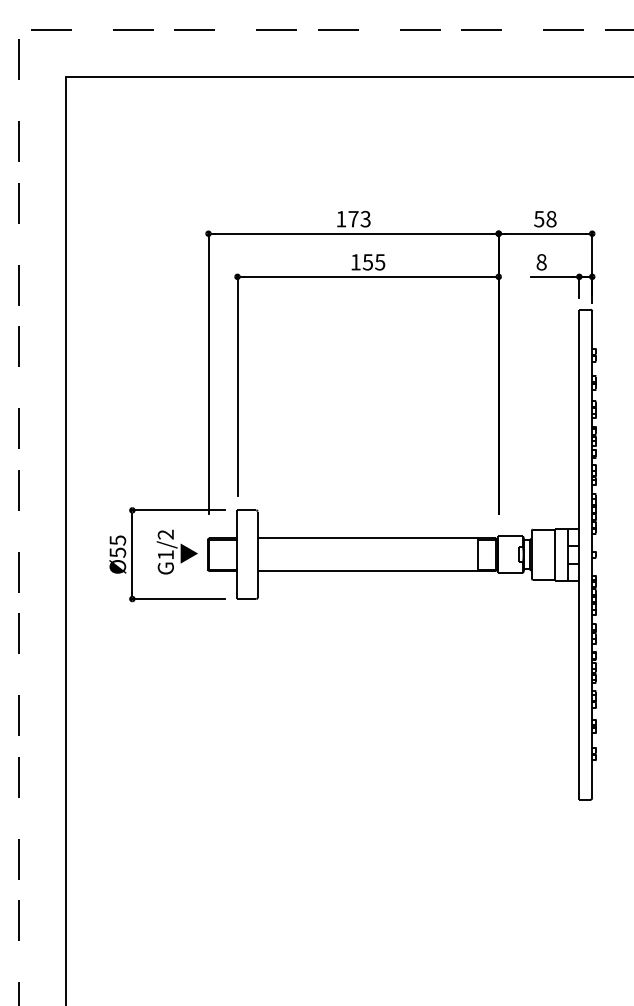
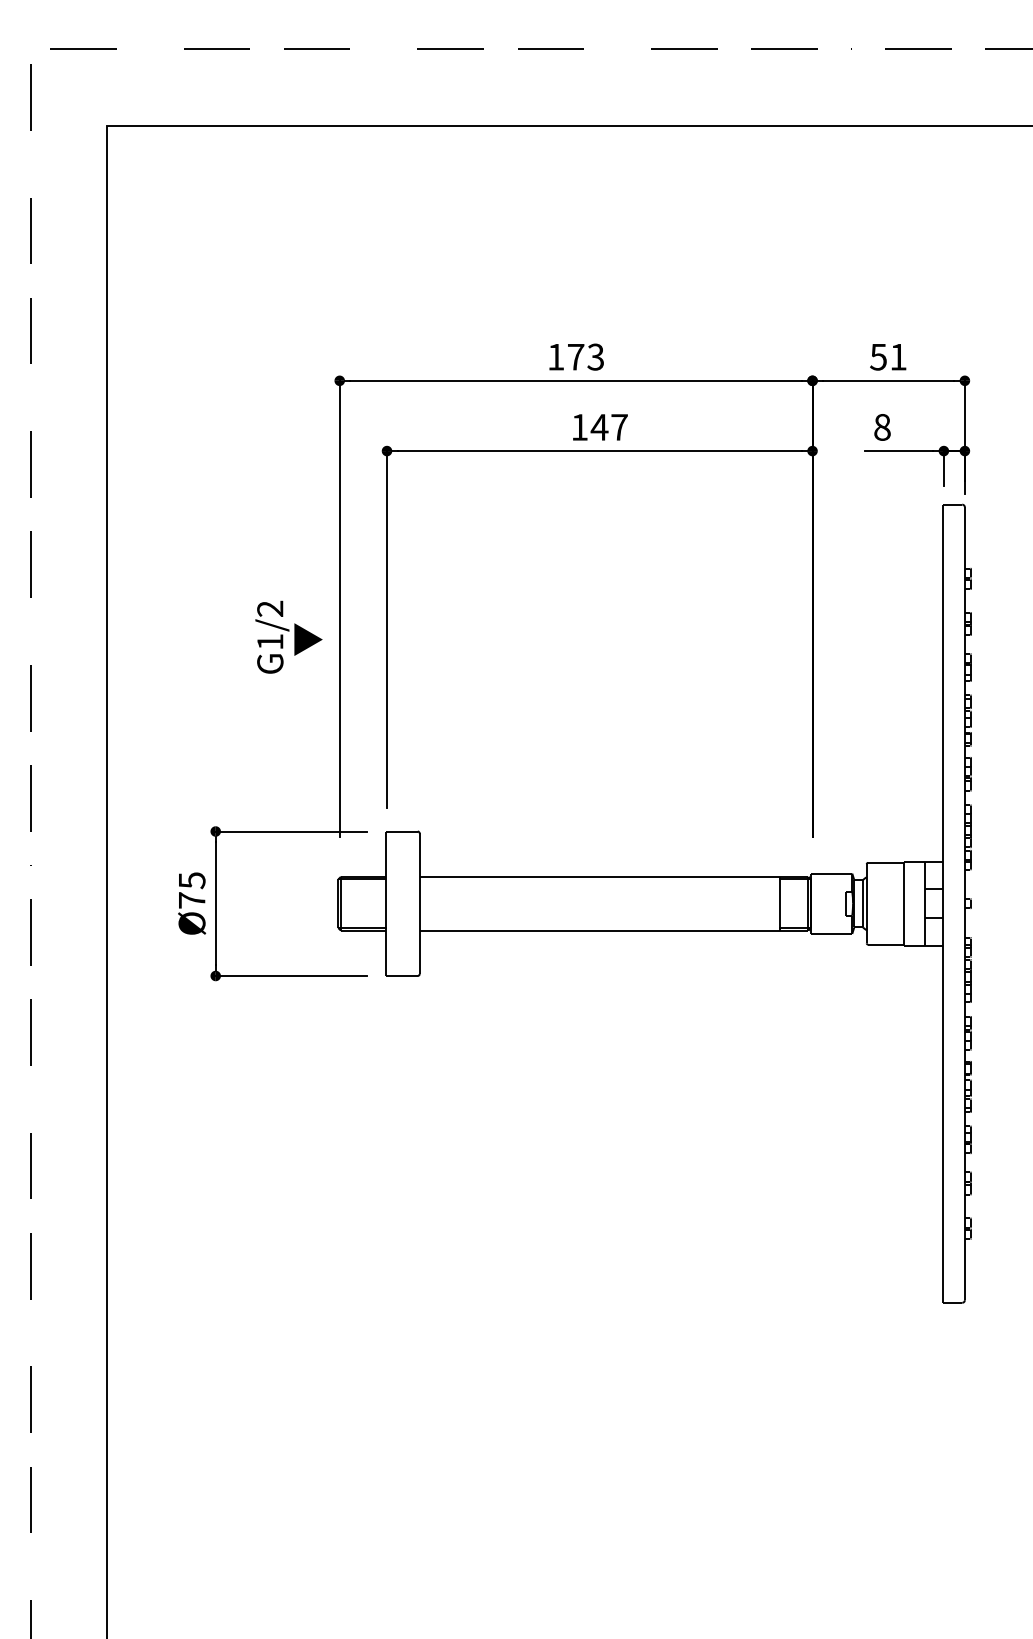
text: (551, 219) -> (898, 357), 58 -> 51
text: (373, 262) -> (608, 427), 155 -> 147
text: (176, 551) -> (287, 636), moved
text: (117, 552) -> (191, 900), Ø55 -> Ø75

